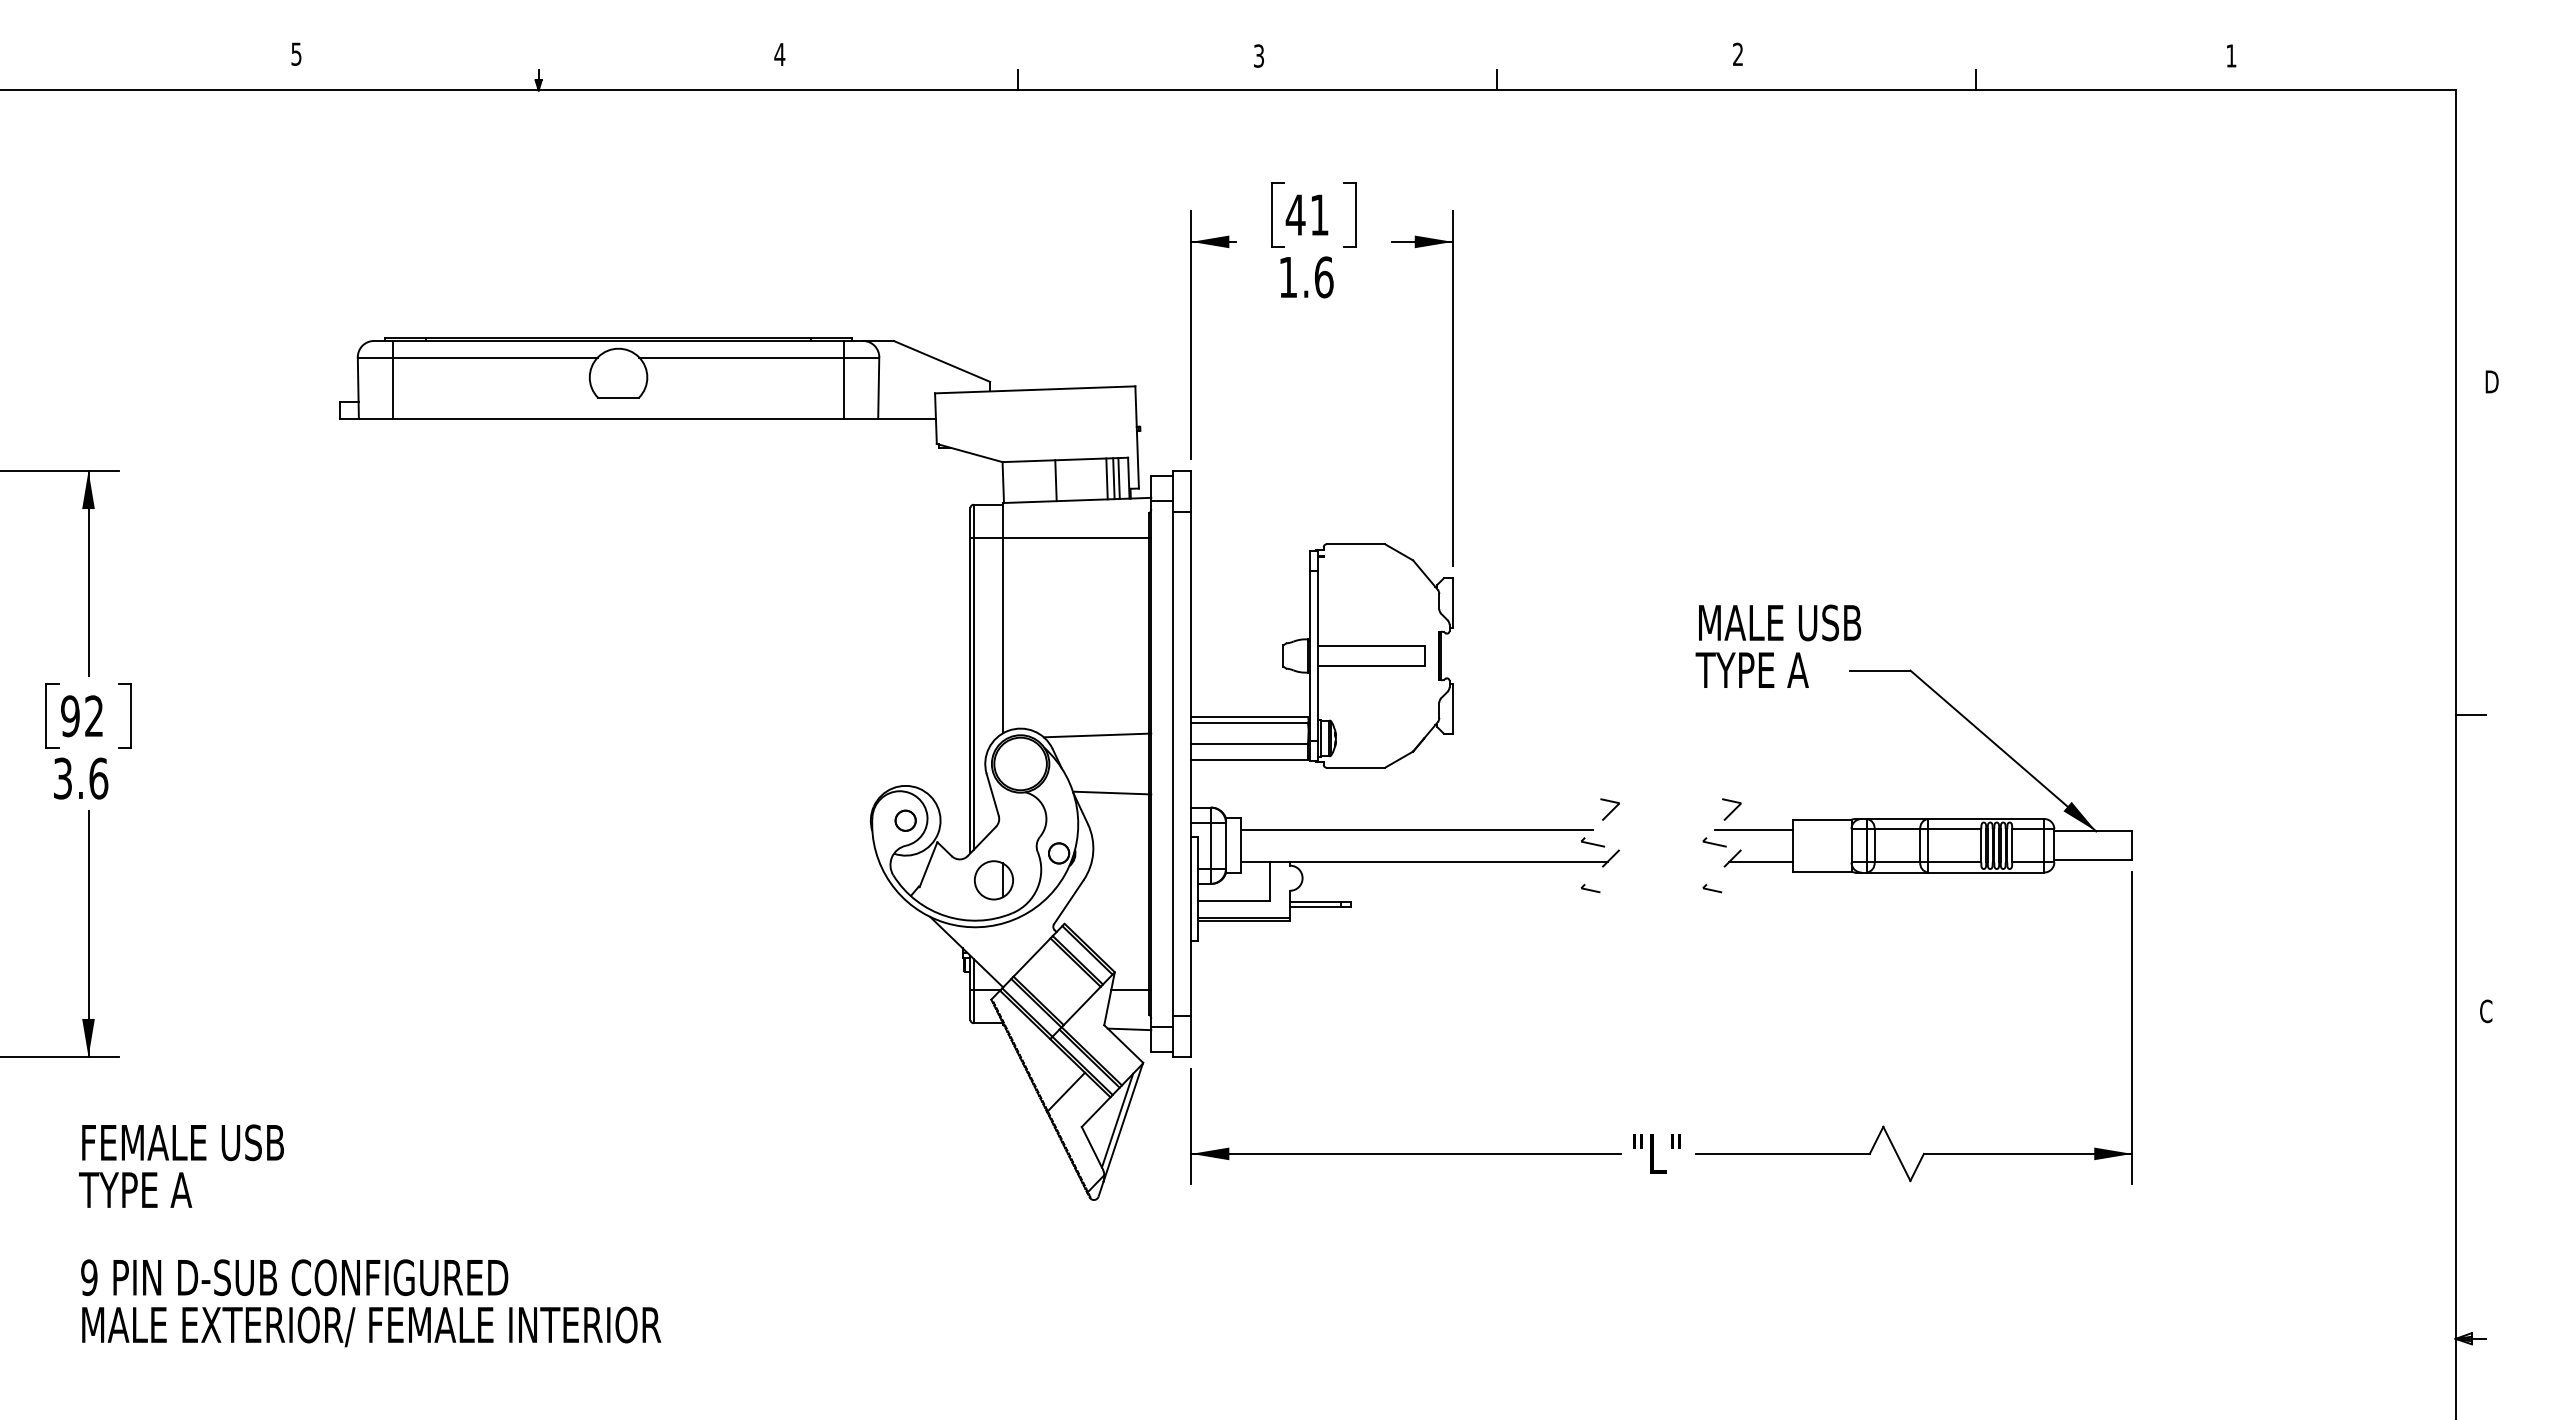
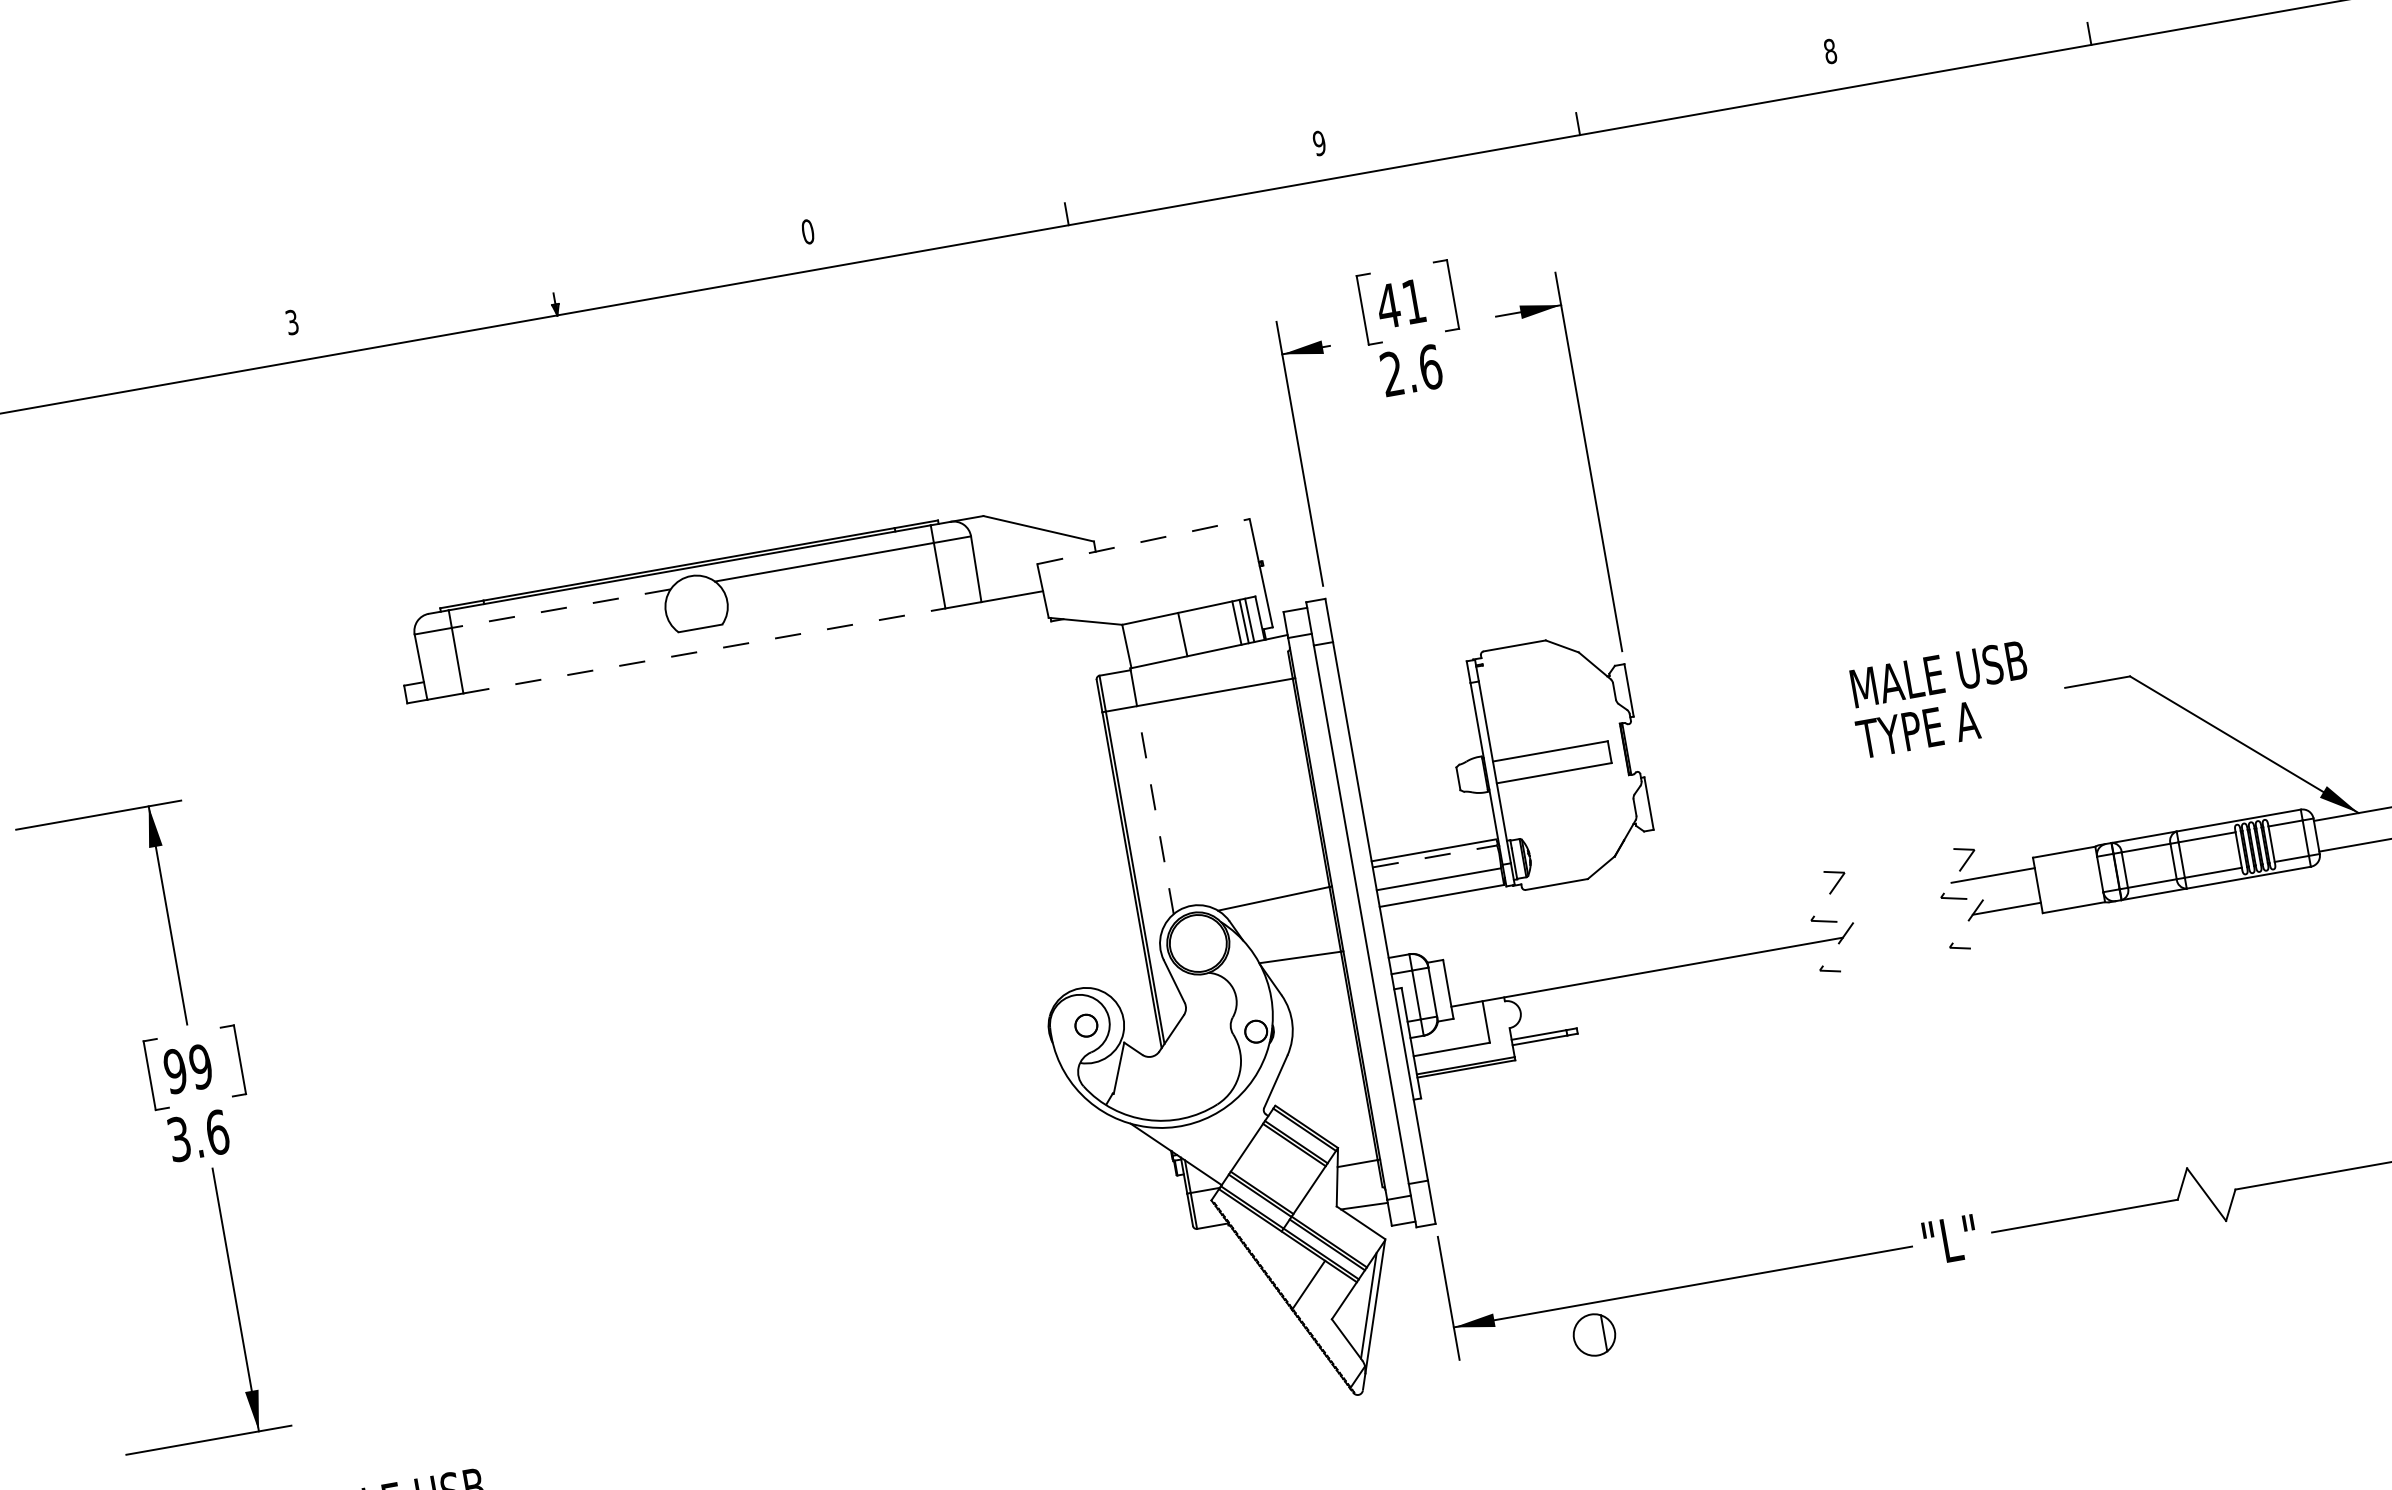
text: (296, 53) -> (292, 321), 5 -> 3
text: (779, 54) -> (807, 231), 4 -> 0
text: (1738, 54) -> (1830, 51), 2 -> 8
text: (1258, 55) -> (1318, 142), 3 -> 9
text: (1287, 276) -> (1391, 373), 1.6 -> 2.6
line: (495, 357) -> (561, 608), solid -> dashed
line: (1035, 389) -> (1143, 541), solid -> dashed
line: (618, 418) -> (704, 650), solid -> dashed
line: (1002, 635) -> (1154, 809), solid -> dashed
text: (1778, 645) -> (1941, 698), moved
text: (93, 716) -> (200, 1067), 92 -> 99
line: (1250, 722) -> (1435, 855), solid -> dashed
line: (1416, 829) -> (1633, 938), removed
part: (993, 880) -> (1594, 1335), moved

